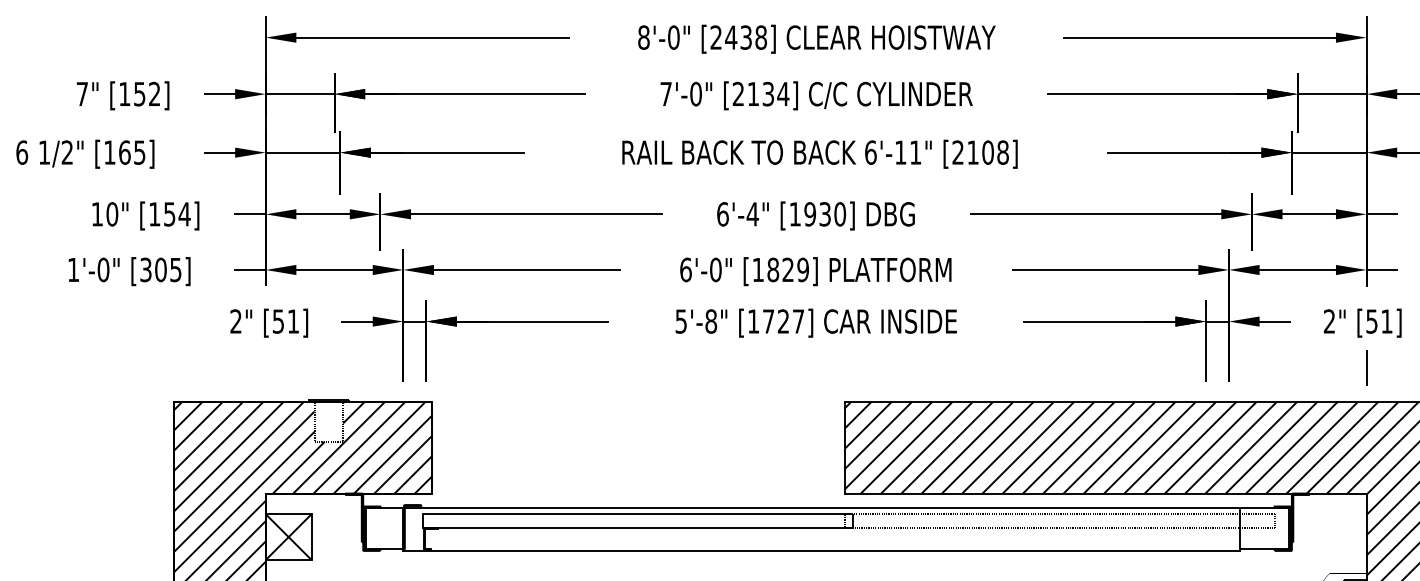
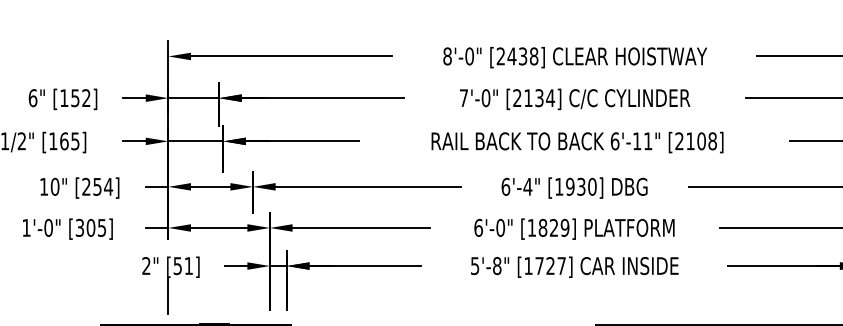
text: (82, 93) -> (33, 97), 7" -> 6"
text: (154, 214) -> (86, 187), [154] -> [254]
line: (265, 362) -> (168, 296), added

